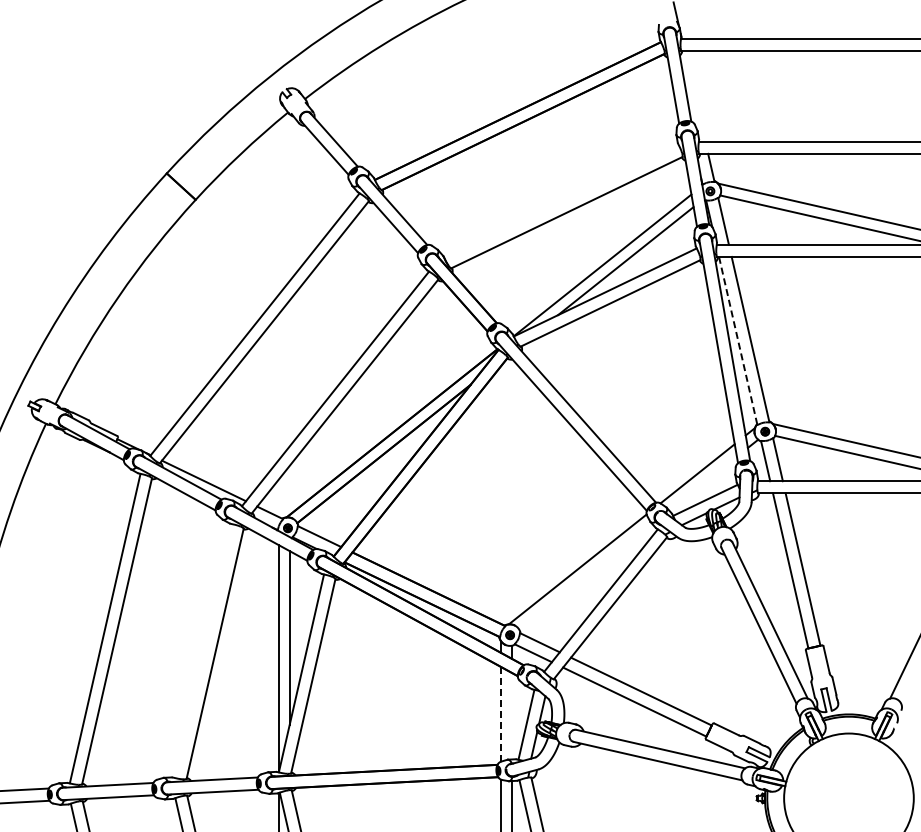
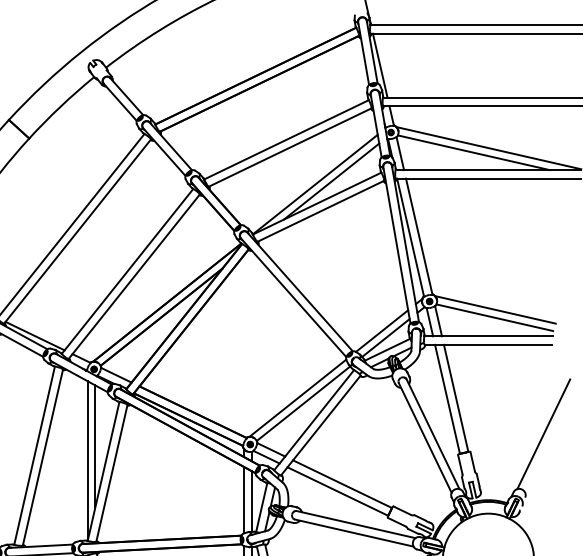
line: (694, 95) -> (379, 65), added
line: (561, 201) -> (286, 139), added
line: (738, 341) -> (410, 238), dashed -> solid
line: (702, 483) -> (385, 337), added
line: (585, 577) -> (303, 403), added
line: (203, 650) -> (34, 455), added
line: (500, 714) -> (243, 500), dashed -> solid
line: (511, 715) -> (251, 500), added

